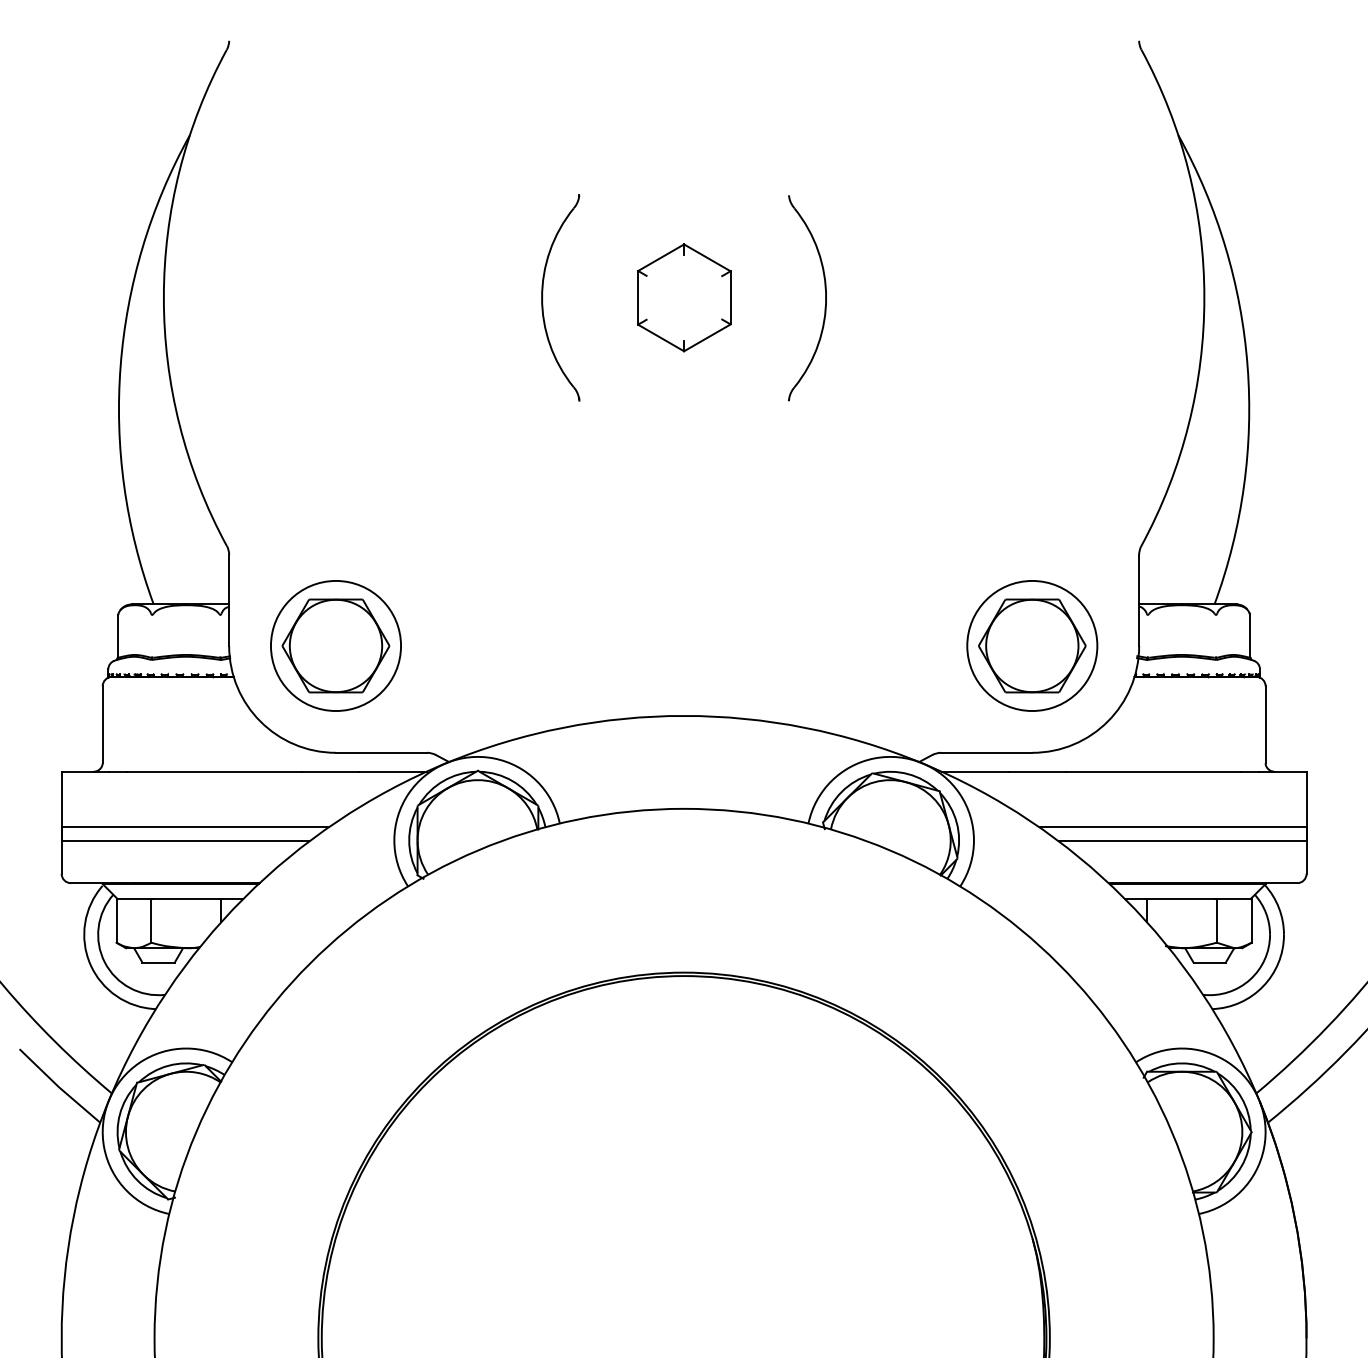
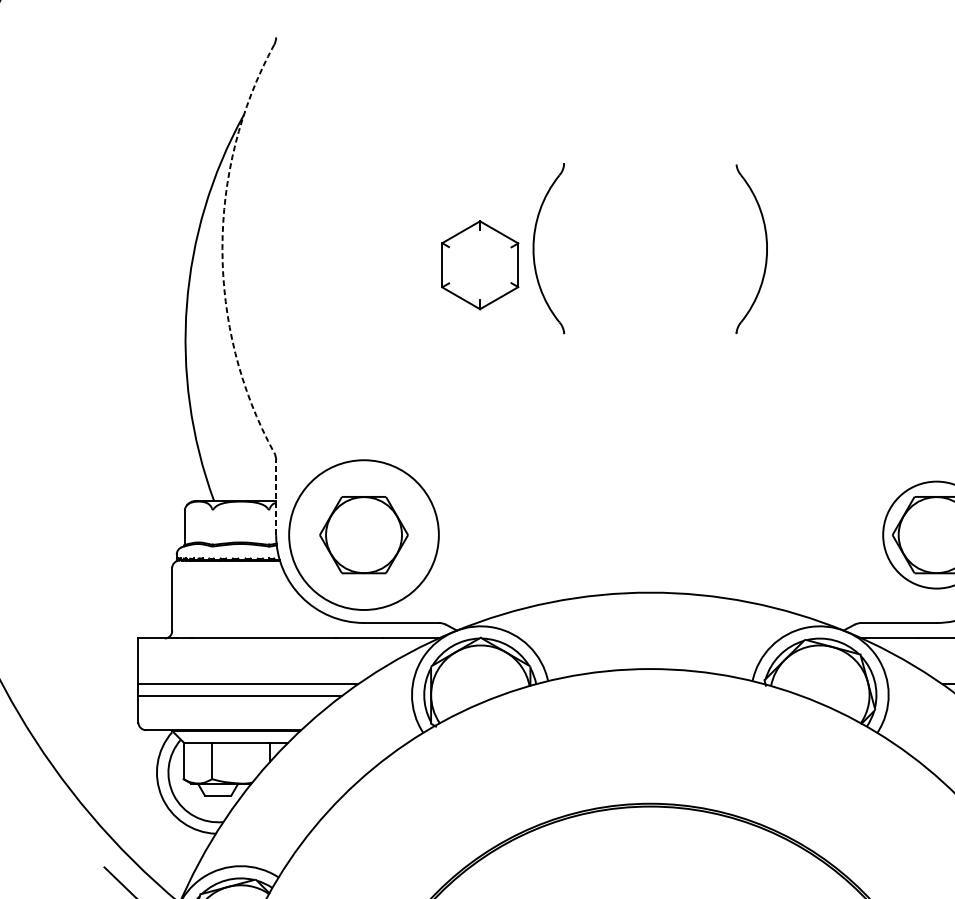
arc: (163, 297) -> (222, 248), solid -> dashed
part: (684, 297) -> (480, 264), moved
line: (229, 600) -> (276, 497), solid -> dashed
circle: (335, 645) -> (363, 534), size x1.4

